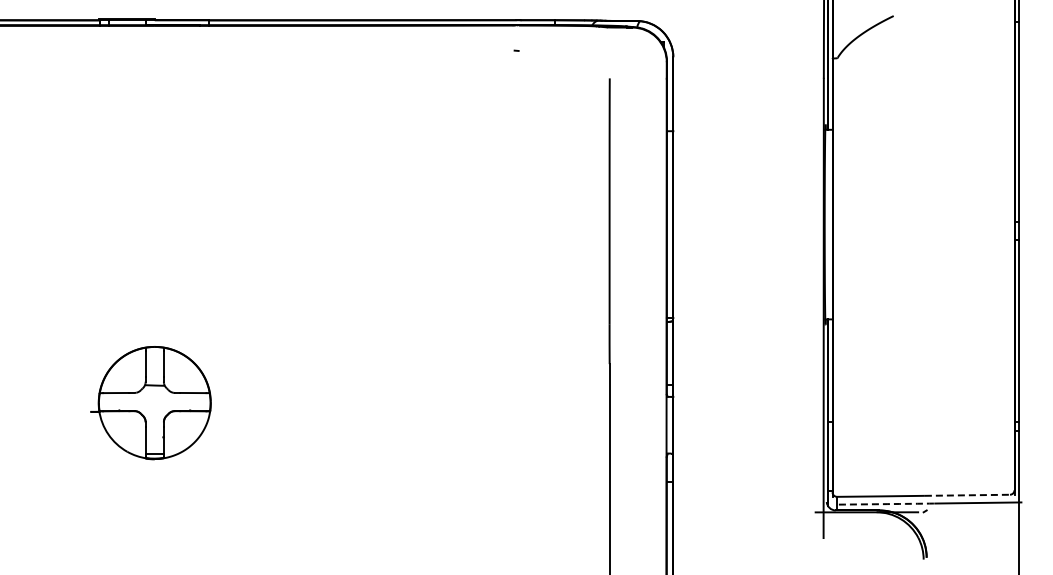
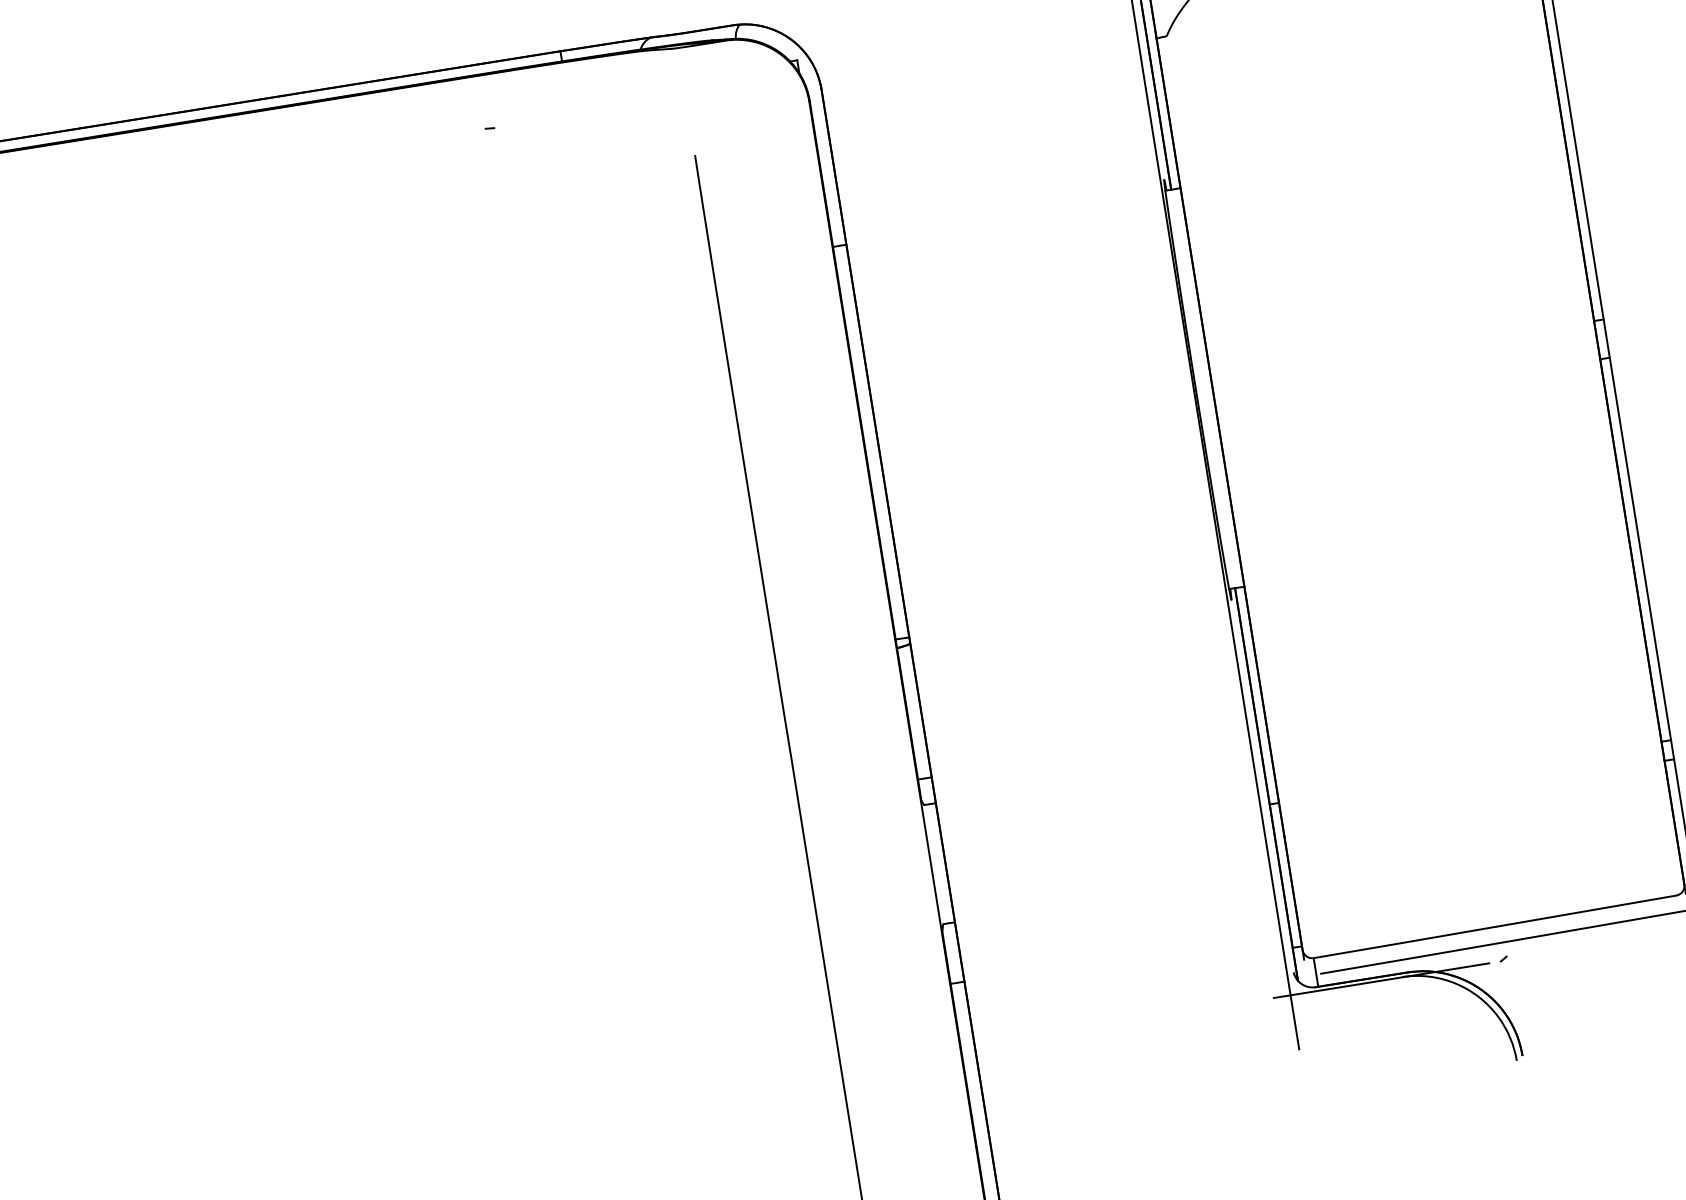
line: (967, 495) -> (1587, 911), dashed -> solid
arc: (887, 504) -> (1422, 957), dashed -> solid

